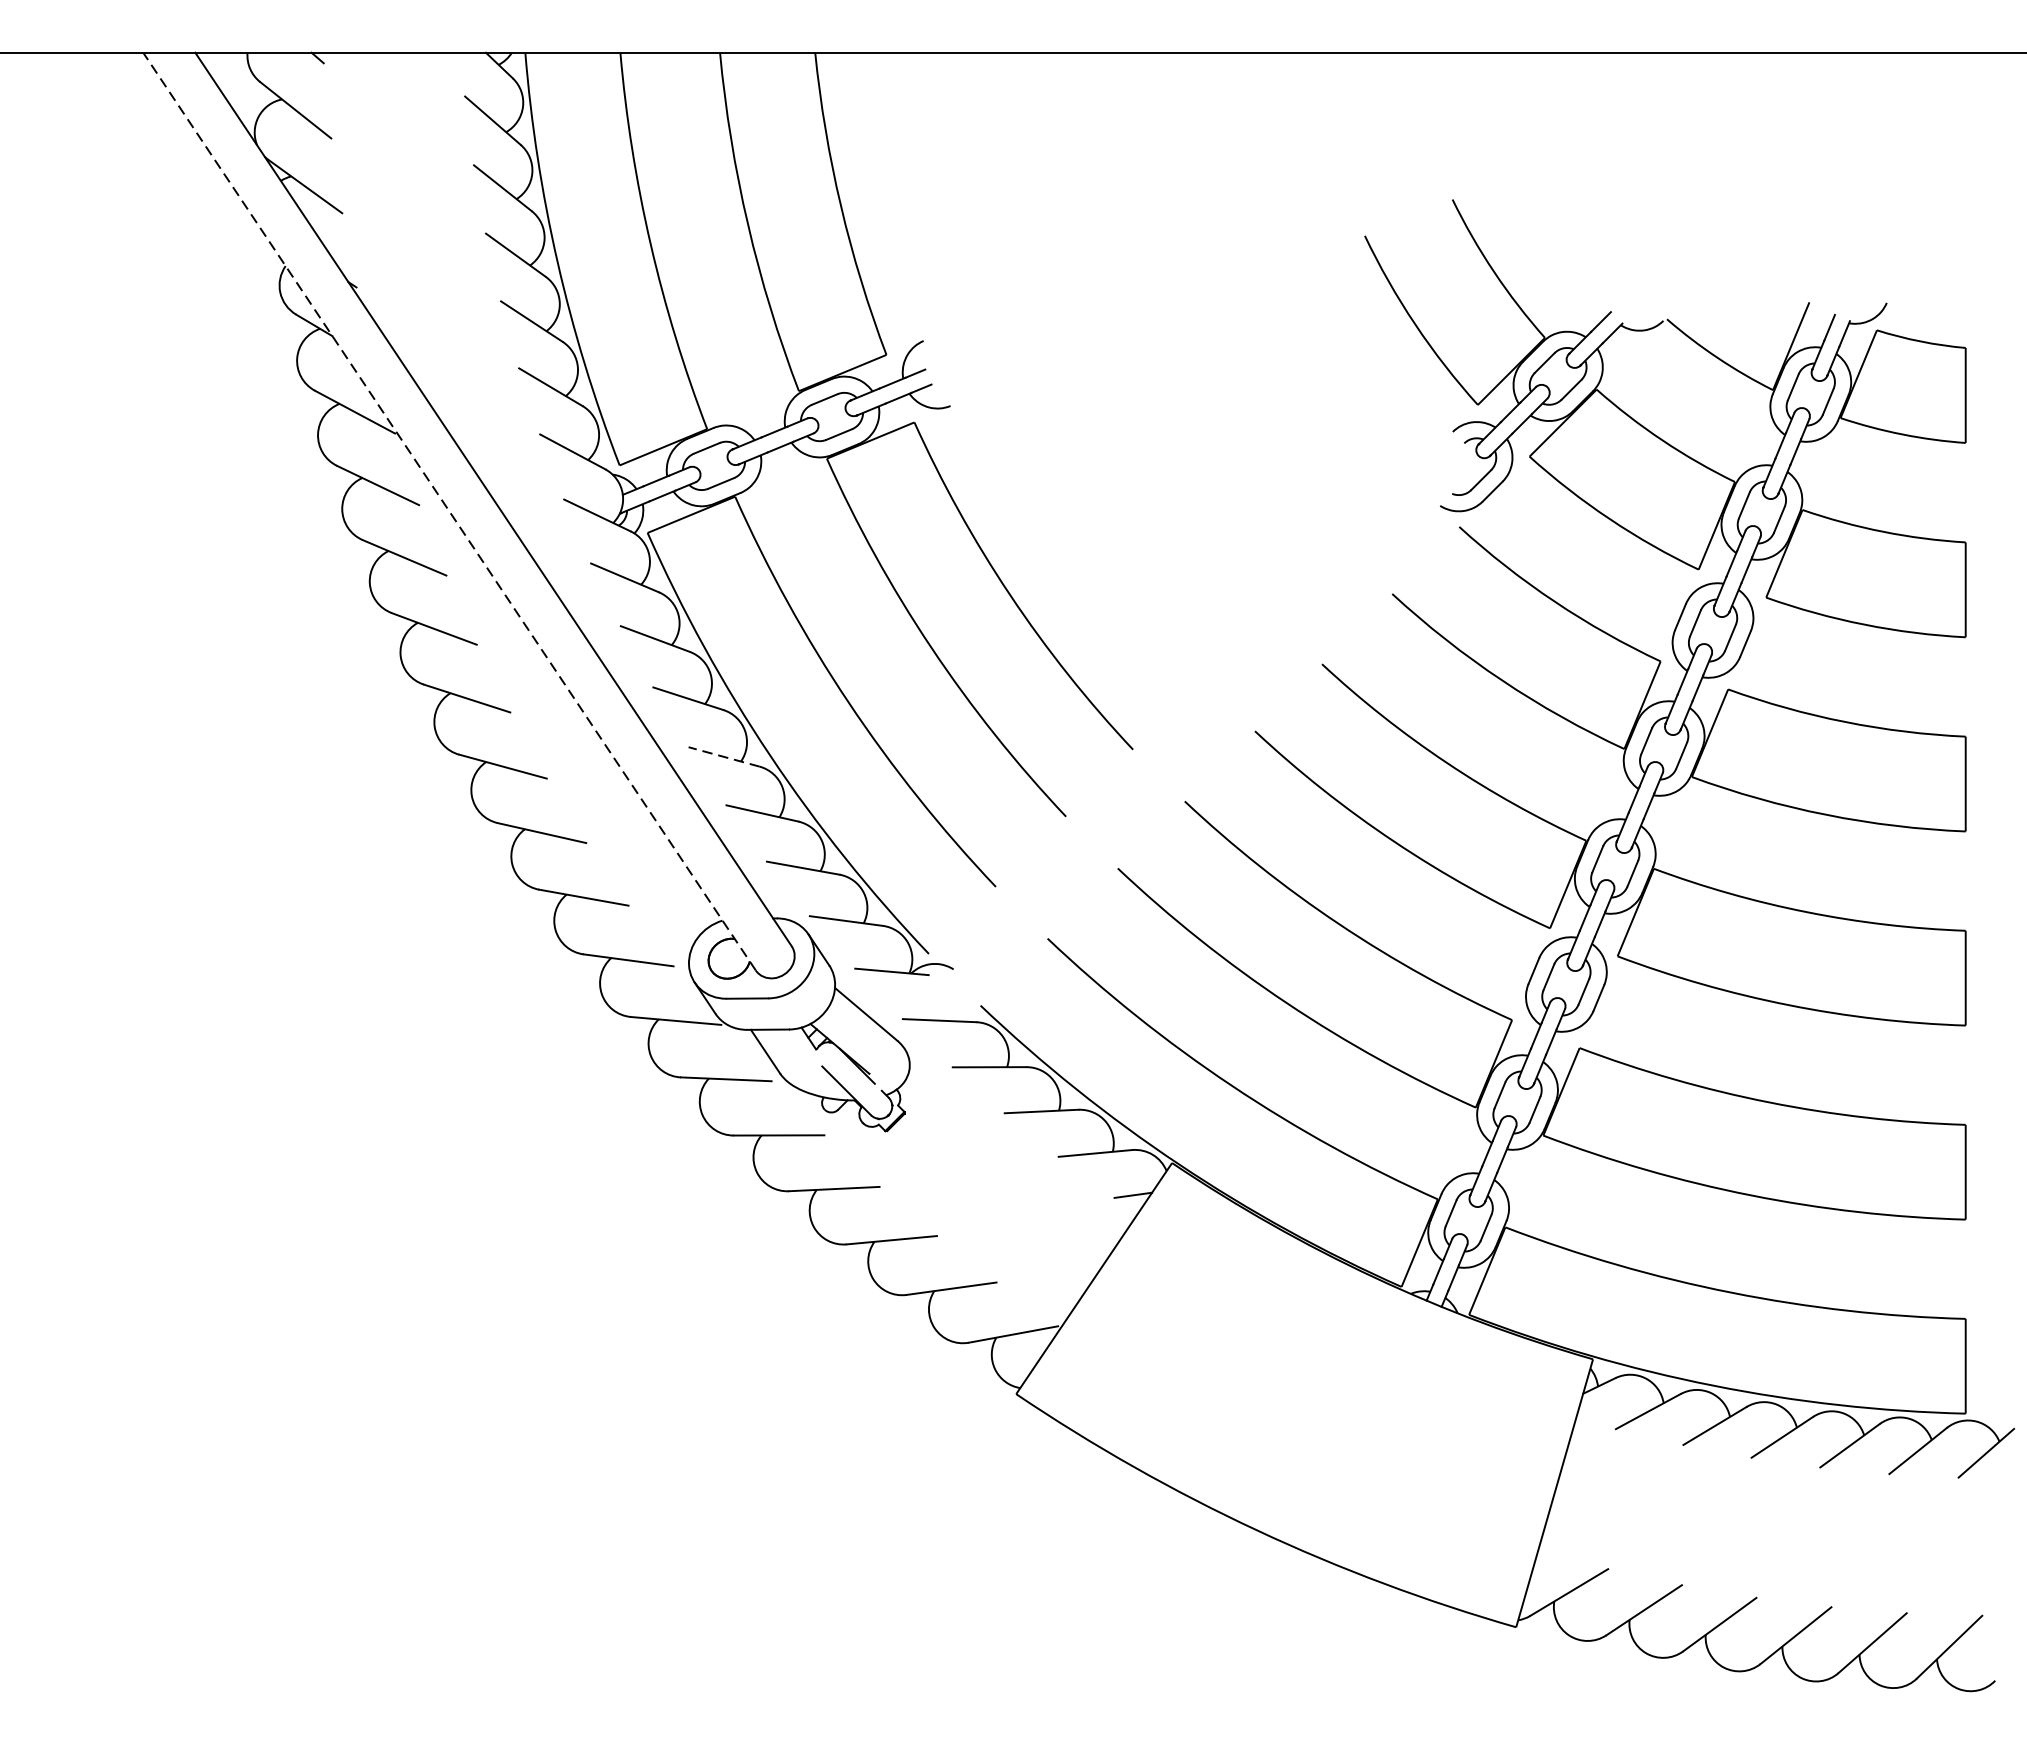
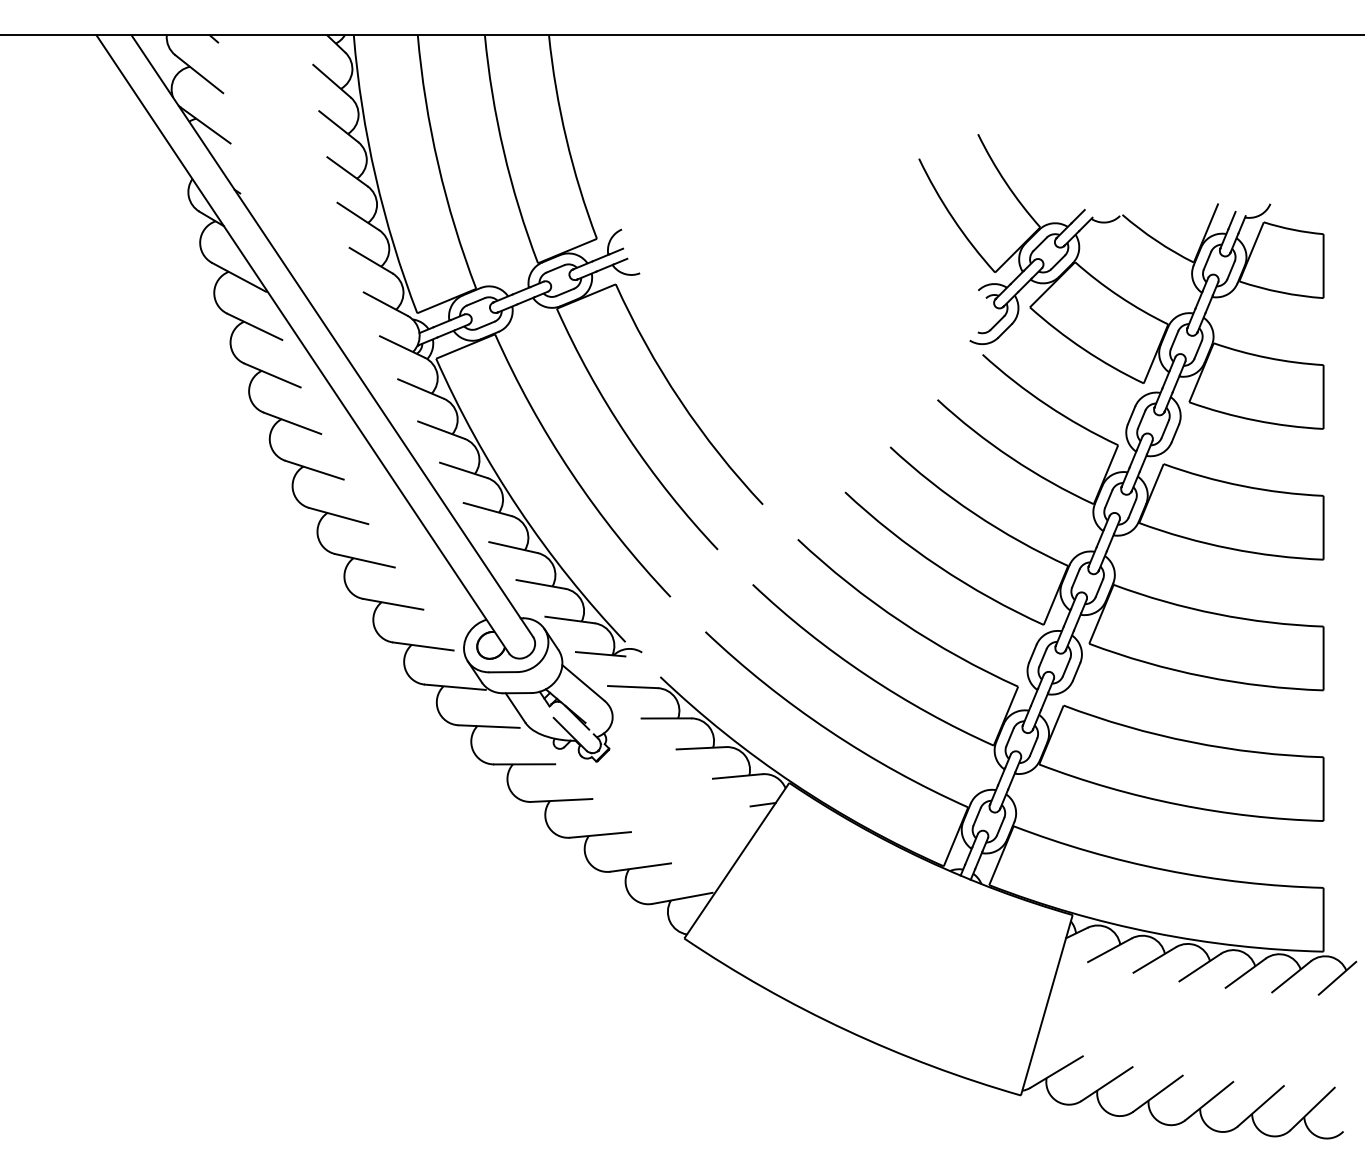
line: (449, 510) -> (302, 343), dashed -> solid
line: (723, 756) -> (487, 509), dashed -> solid

